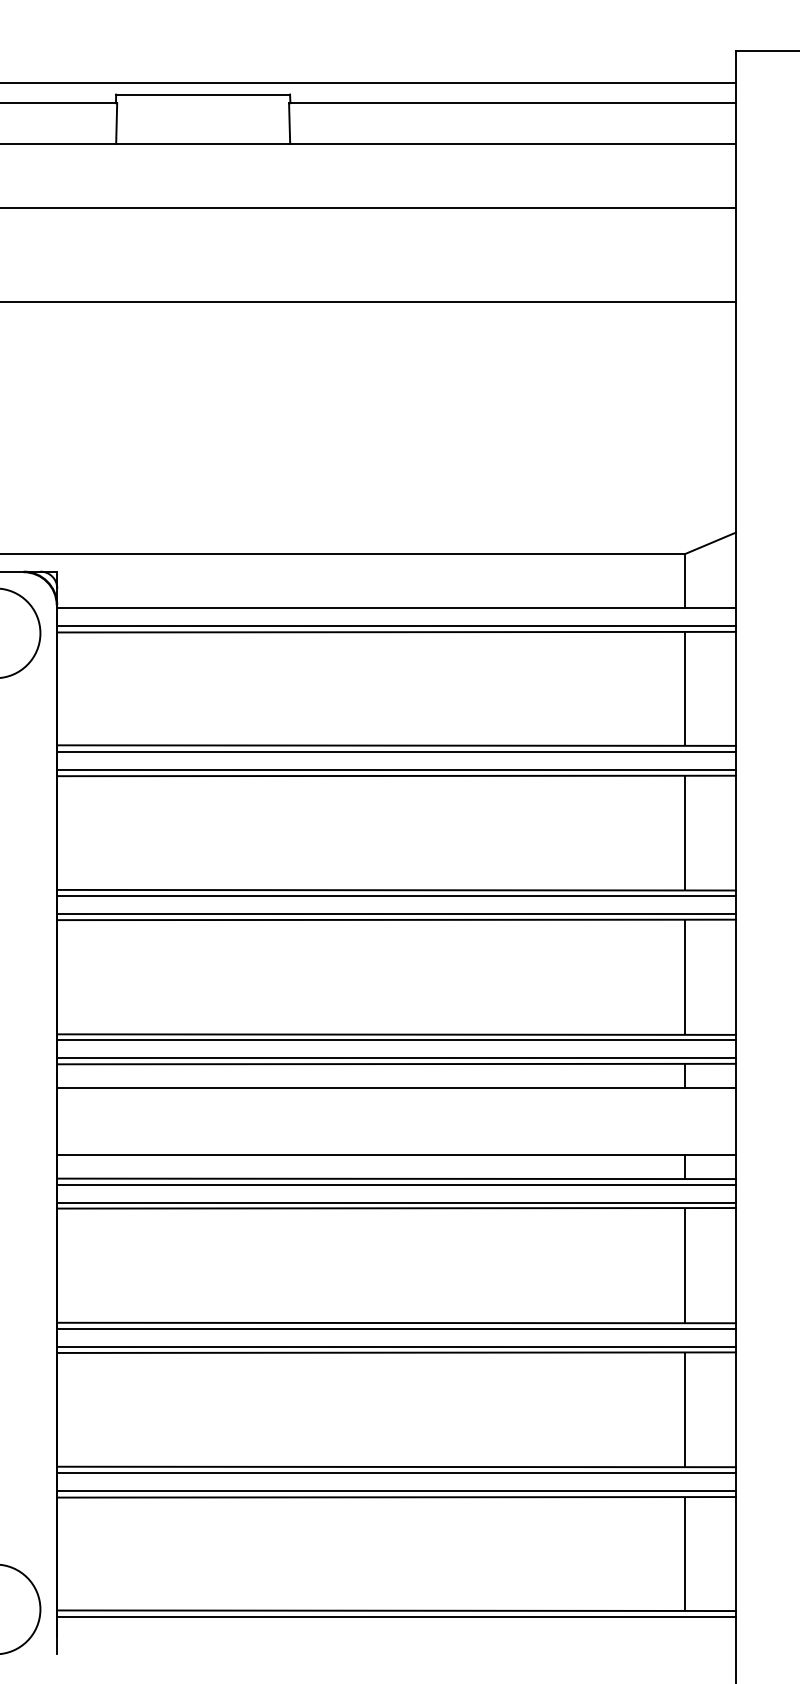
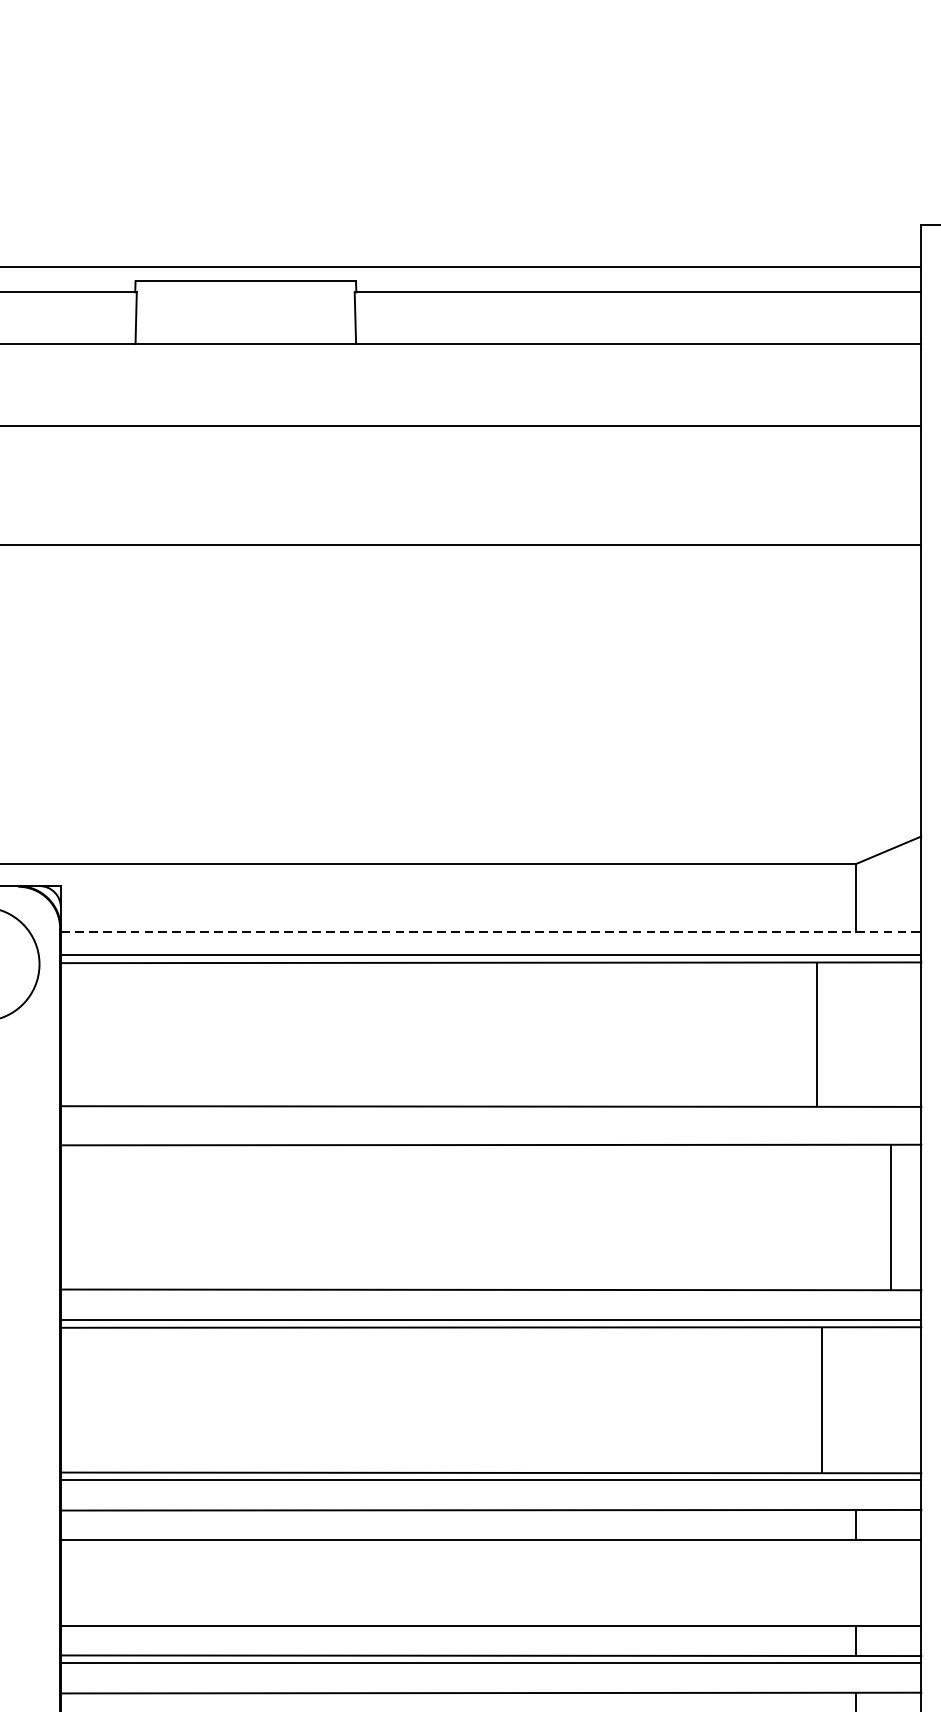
line: (397, 607) -> (492, 931), solid -> dashed
line: (684, 688) -> (816, 1034), moved
line: (396, 752) -> (490, 1115), removed
line: (396, 770) -> (490, 1138), removed
line: (684, 832) -> (890, 1216), moved
line: (396, 896) -> (490, 1297), removed
line: (684, 977) -> (821, 1400), moved
line: (396, 1058) -> (490, 1503), removed
line: (396, 1202) -> (490, 1685), removed

